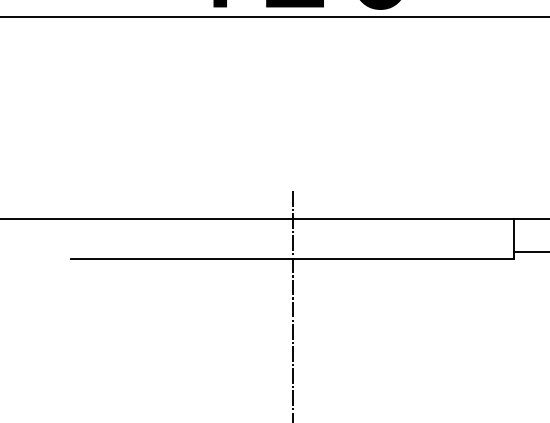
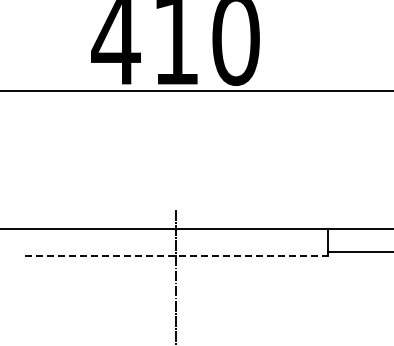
line: (293, 259) -> (176, 256), solid -> dashed

